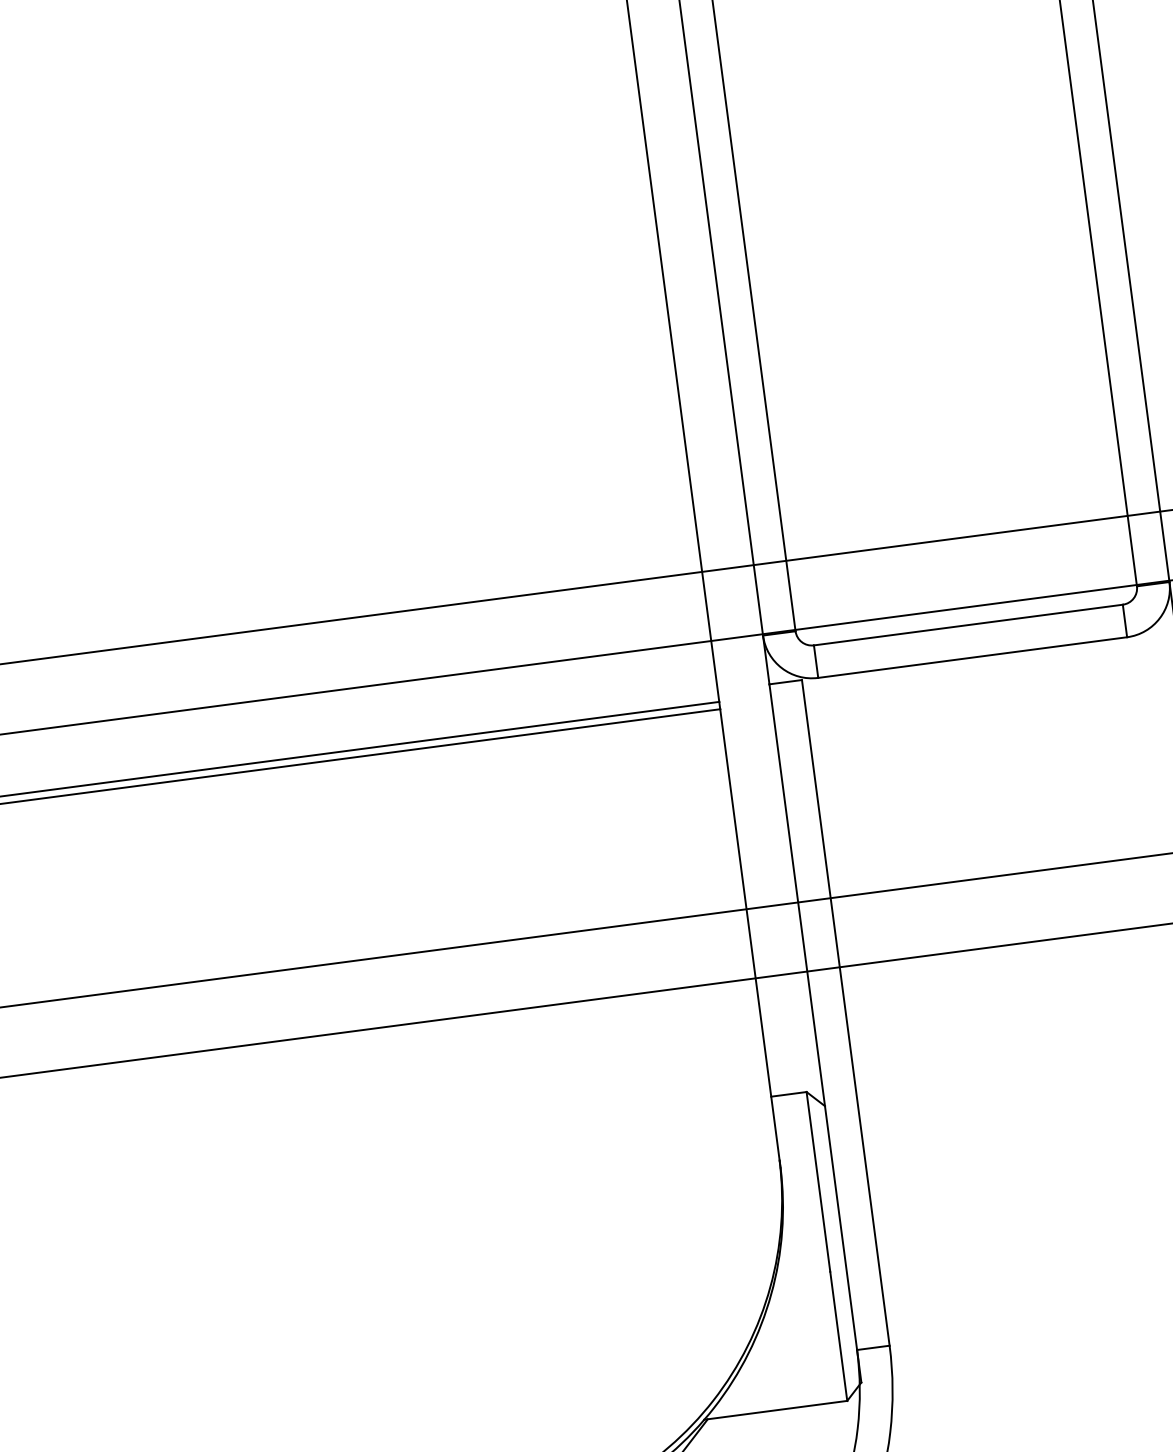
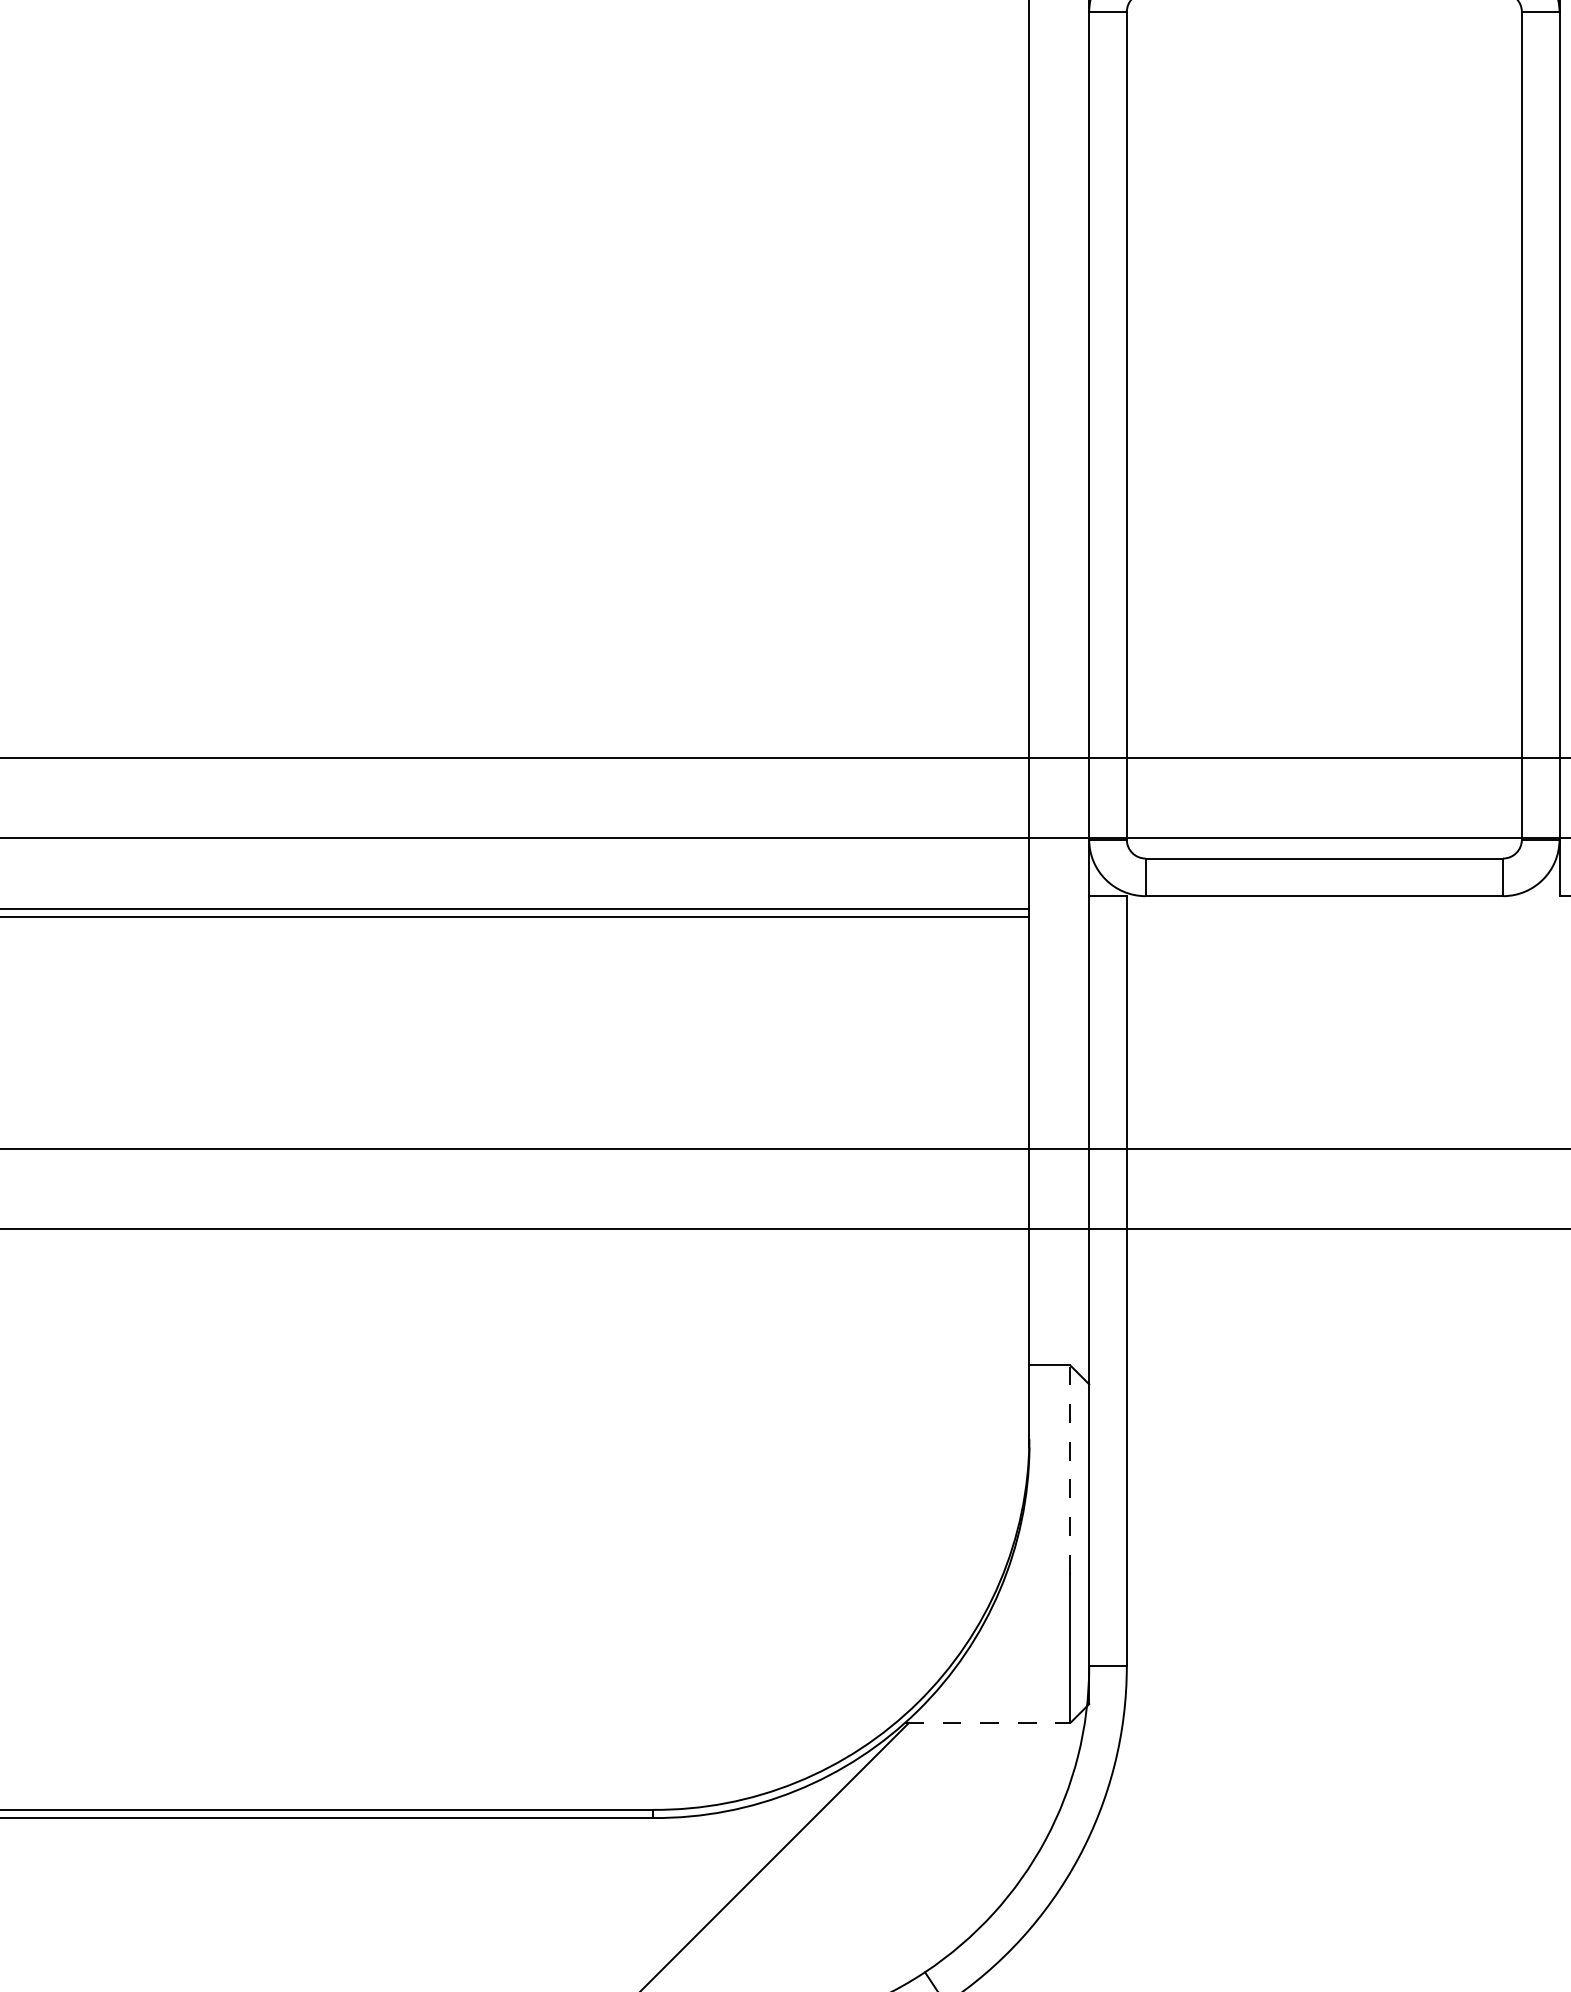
line: (818, 1181) -> (1070, 1469), solid -> dashed
line: (775, 1409) -> (987, 1722), solid -> dashed

